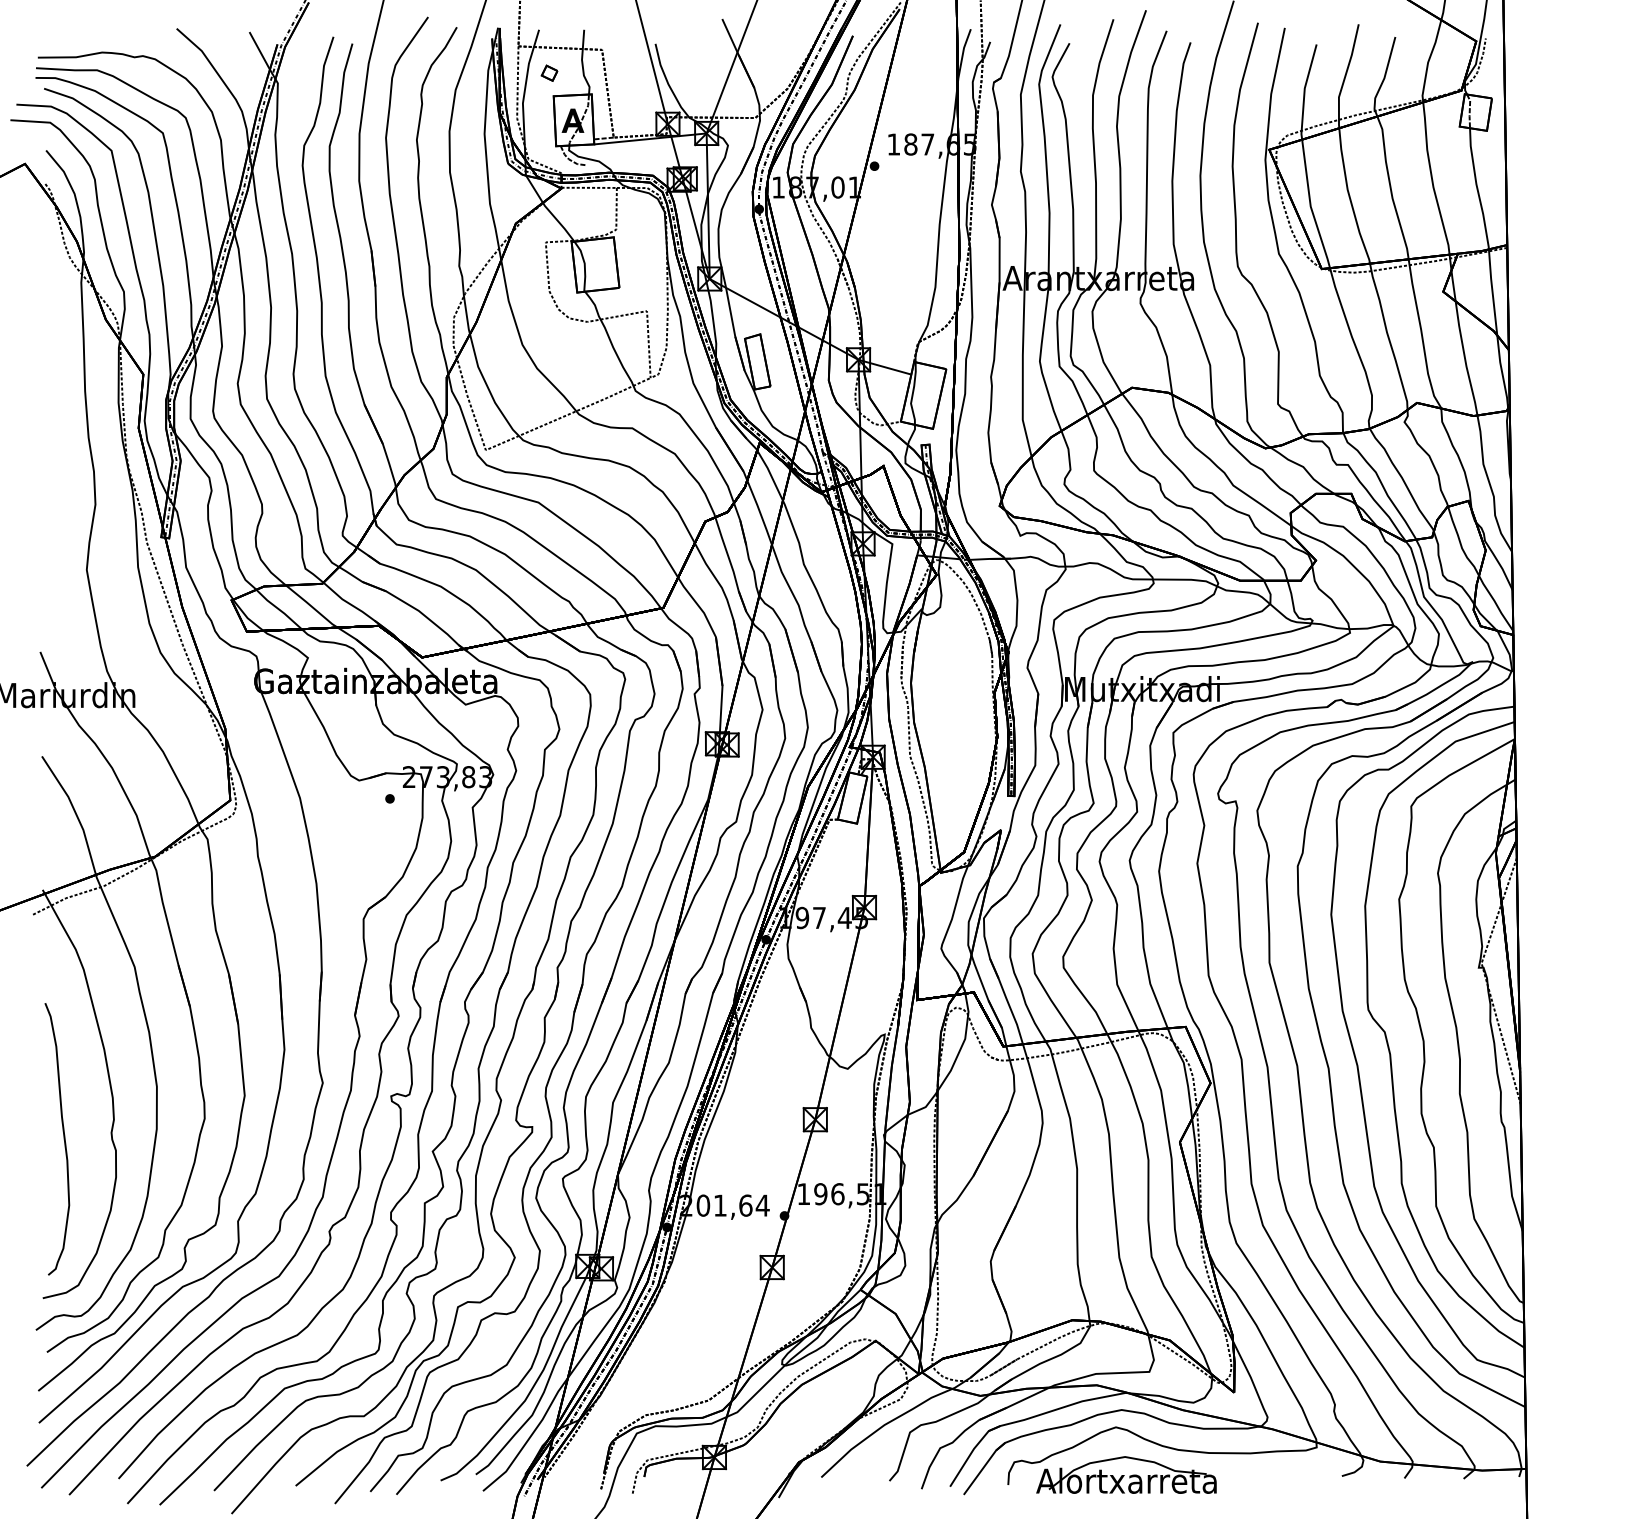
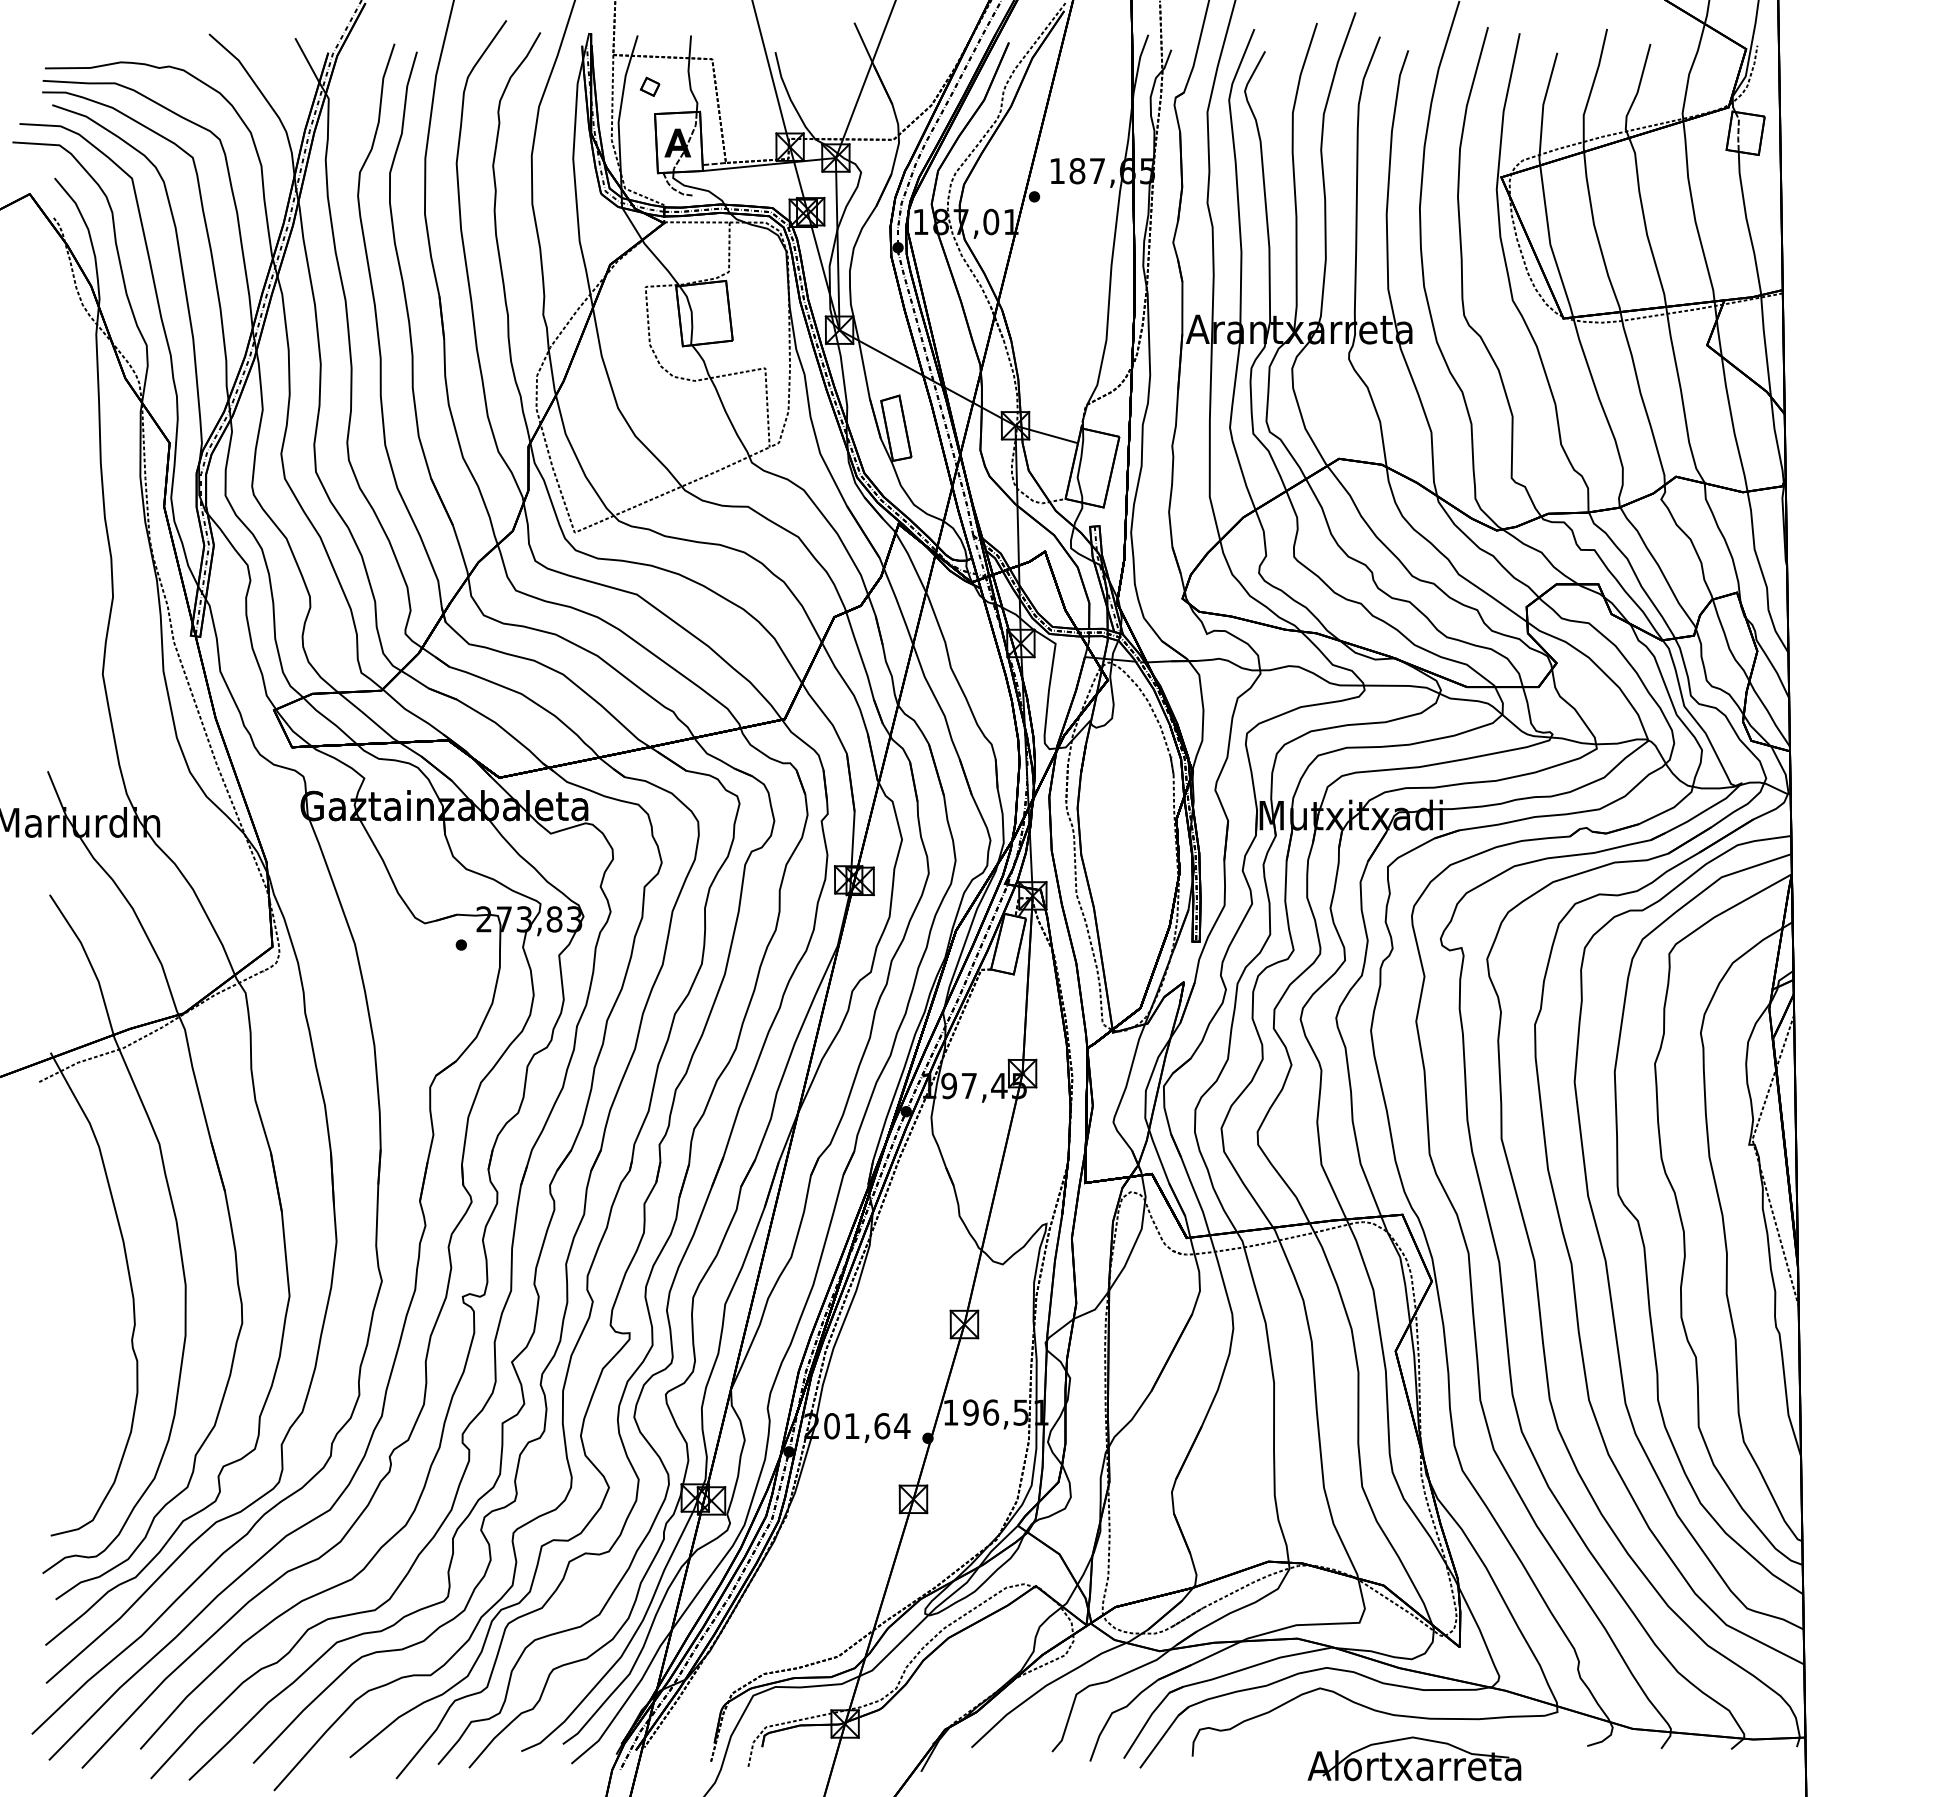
curve: (63, 1139) -> (75, 1347), removed
part: (1126, 1474) -> (1414, 1758), moved

